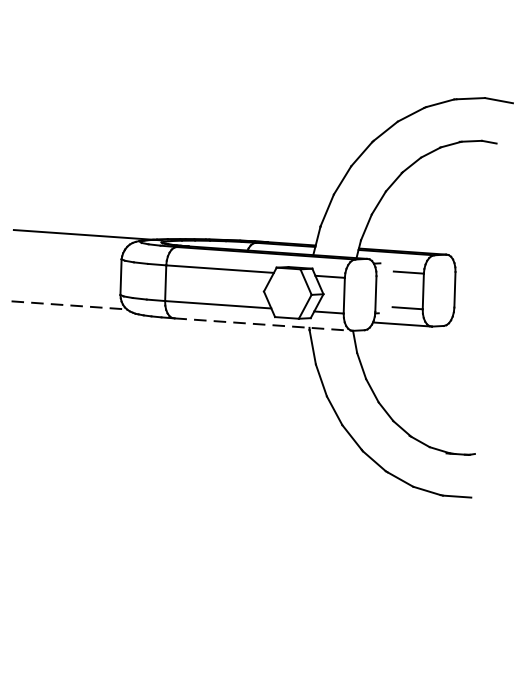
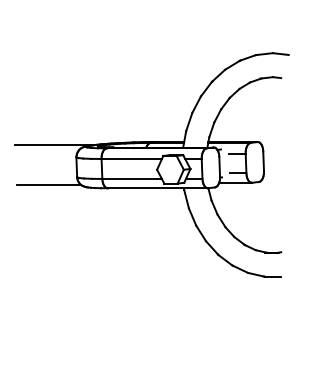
line: (70, 306) -> (49, 185), dashed -> solid
line: (264, 325) -> (158, 188), dashed -> solid

